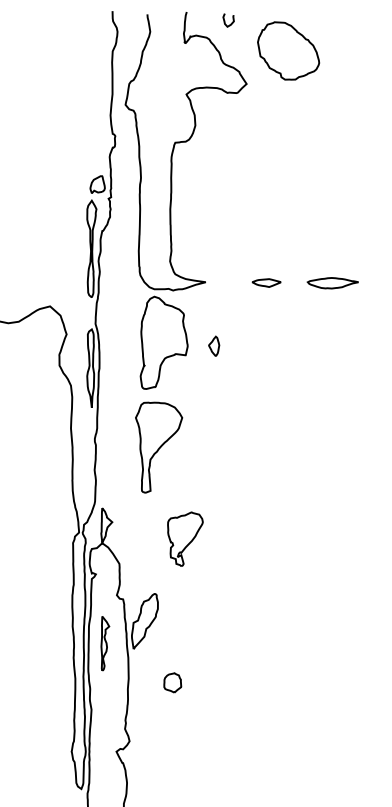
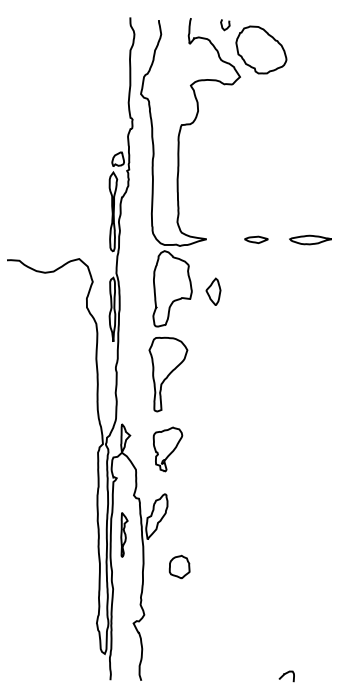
part: (288, 50) -> (261, 49), moved
part: (214, 346) -> (213, 291), size x1.67
part: (184, 539) -> (167, 449), moved
part: (172, 682) -> (179, 566), size x1.43

